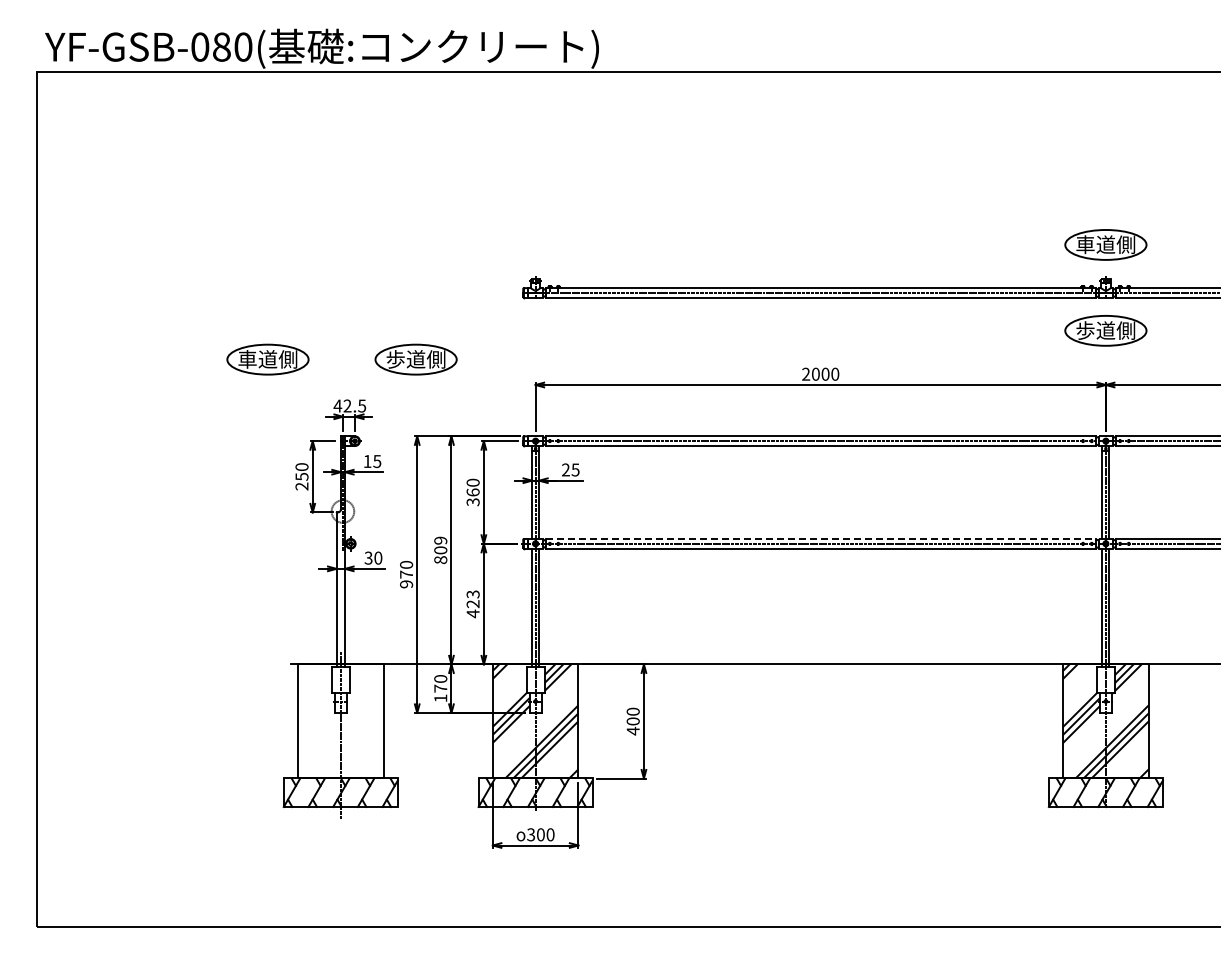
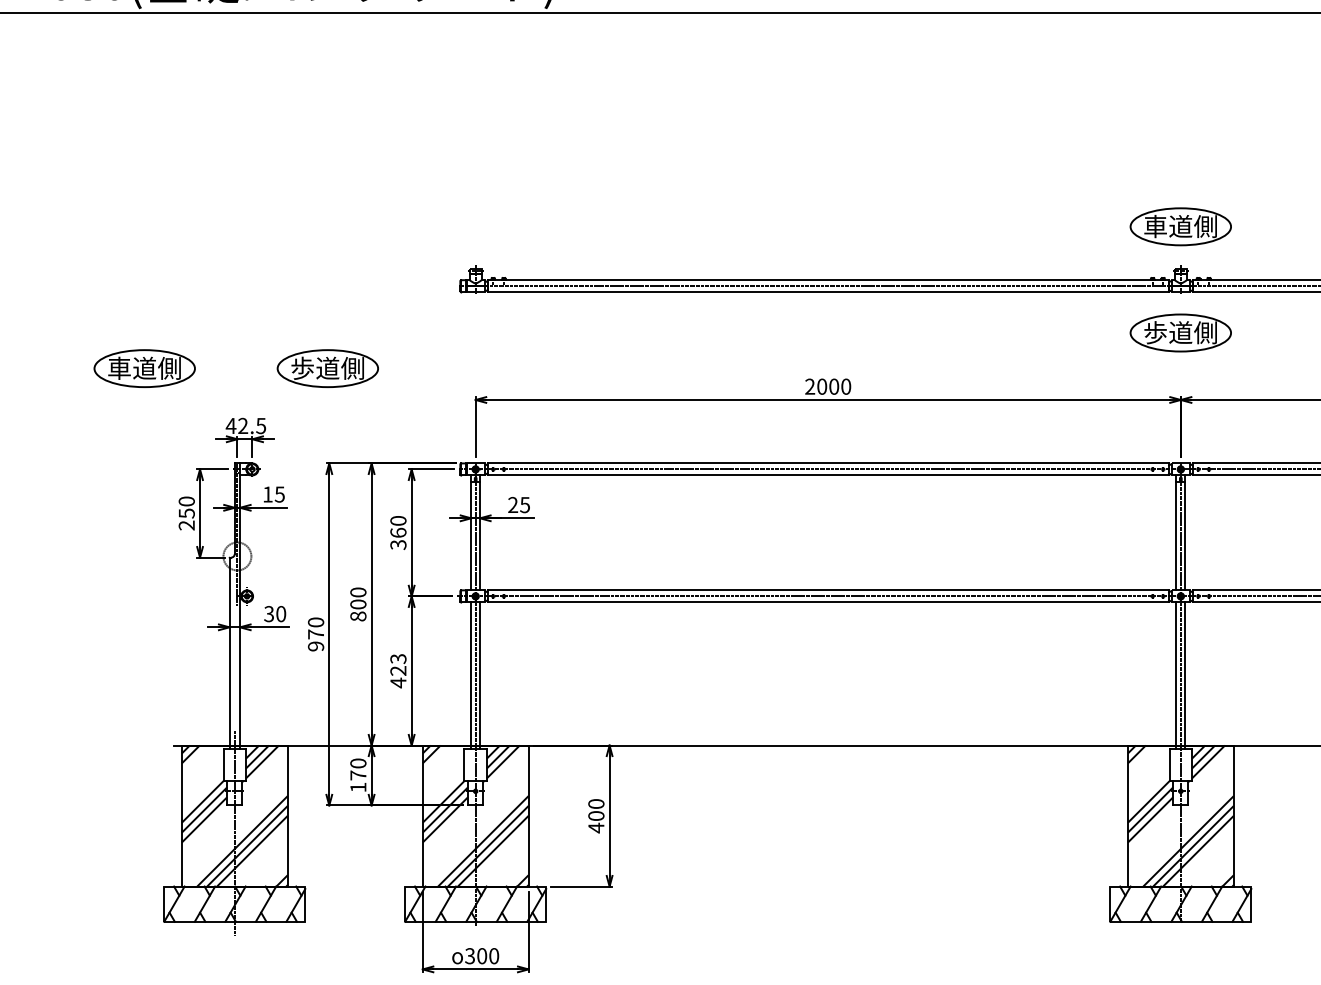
line: (821, 538) -> (829, 589), dashed -> solid
text: (440, 540) -> (358, 592), 809 -> 800
hatch: (340, 721) -> (234, 816), added

